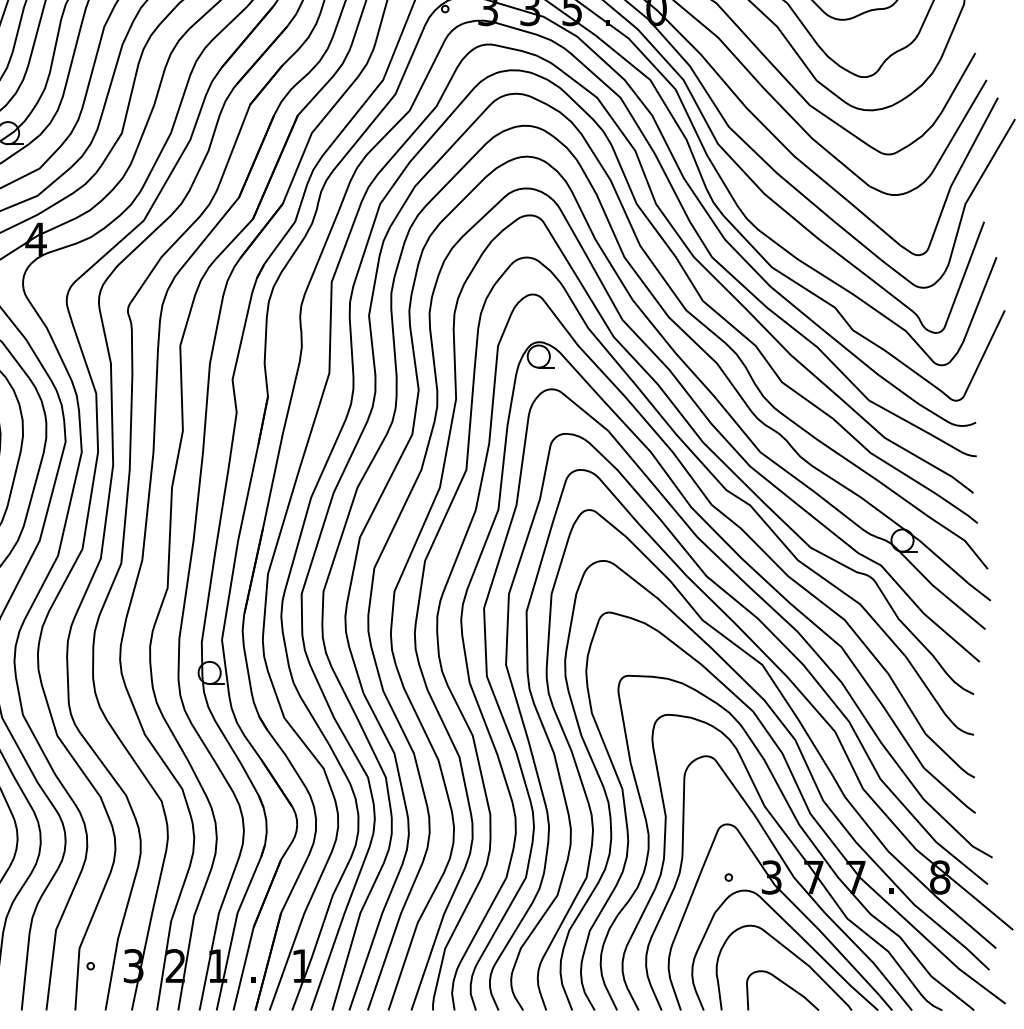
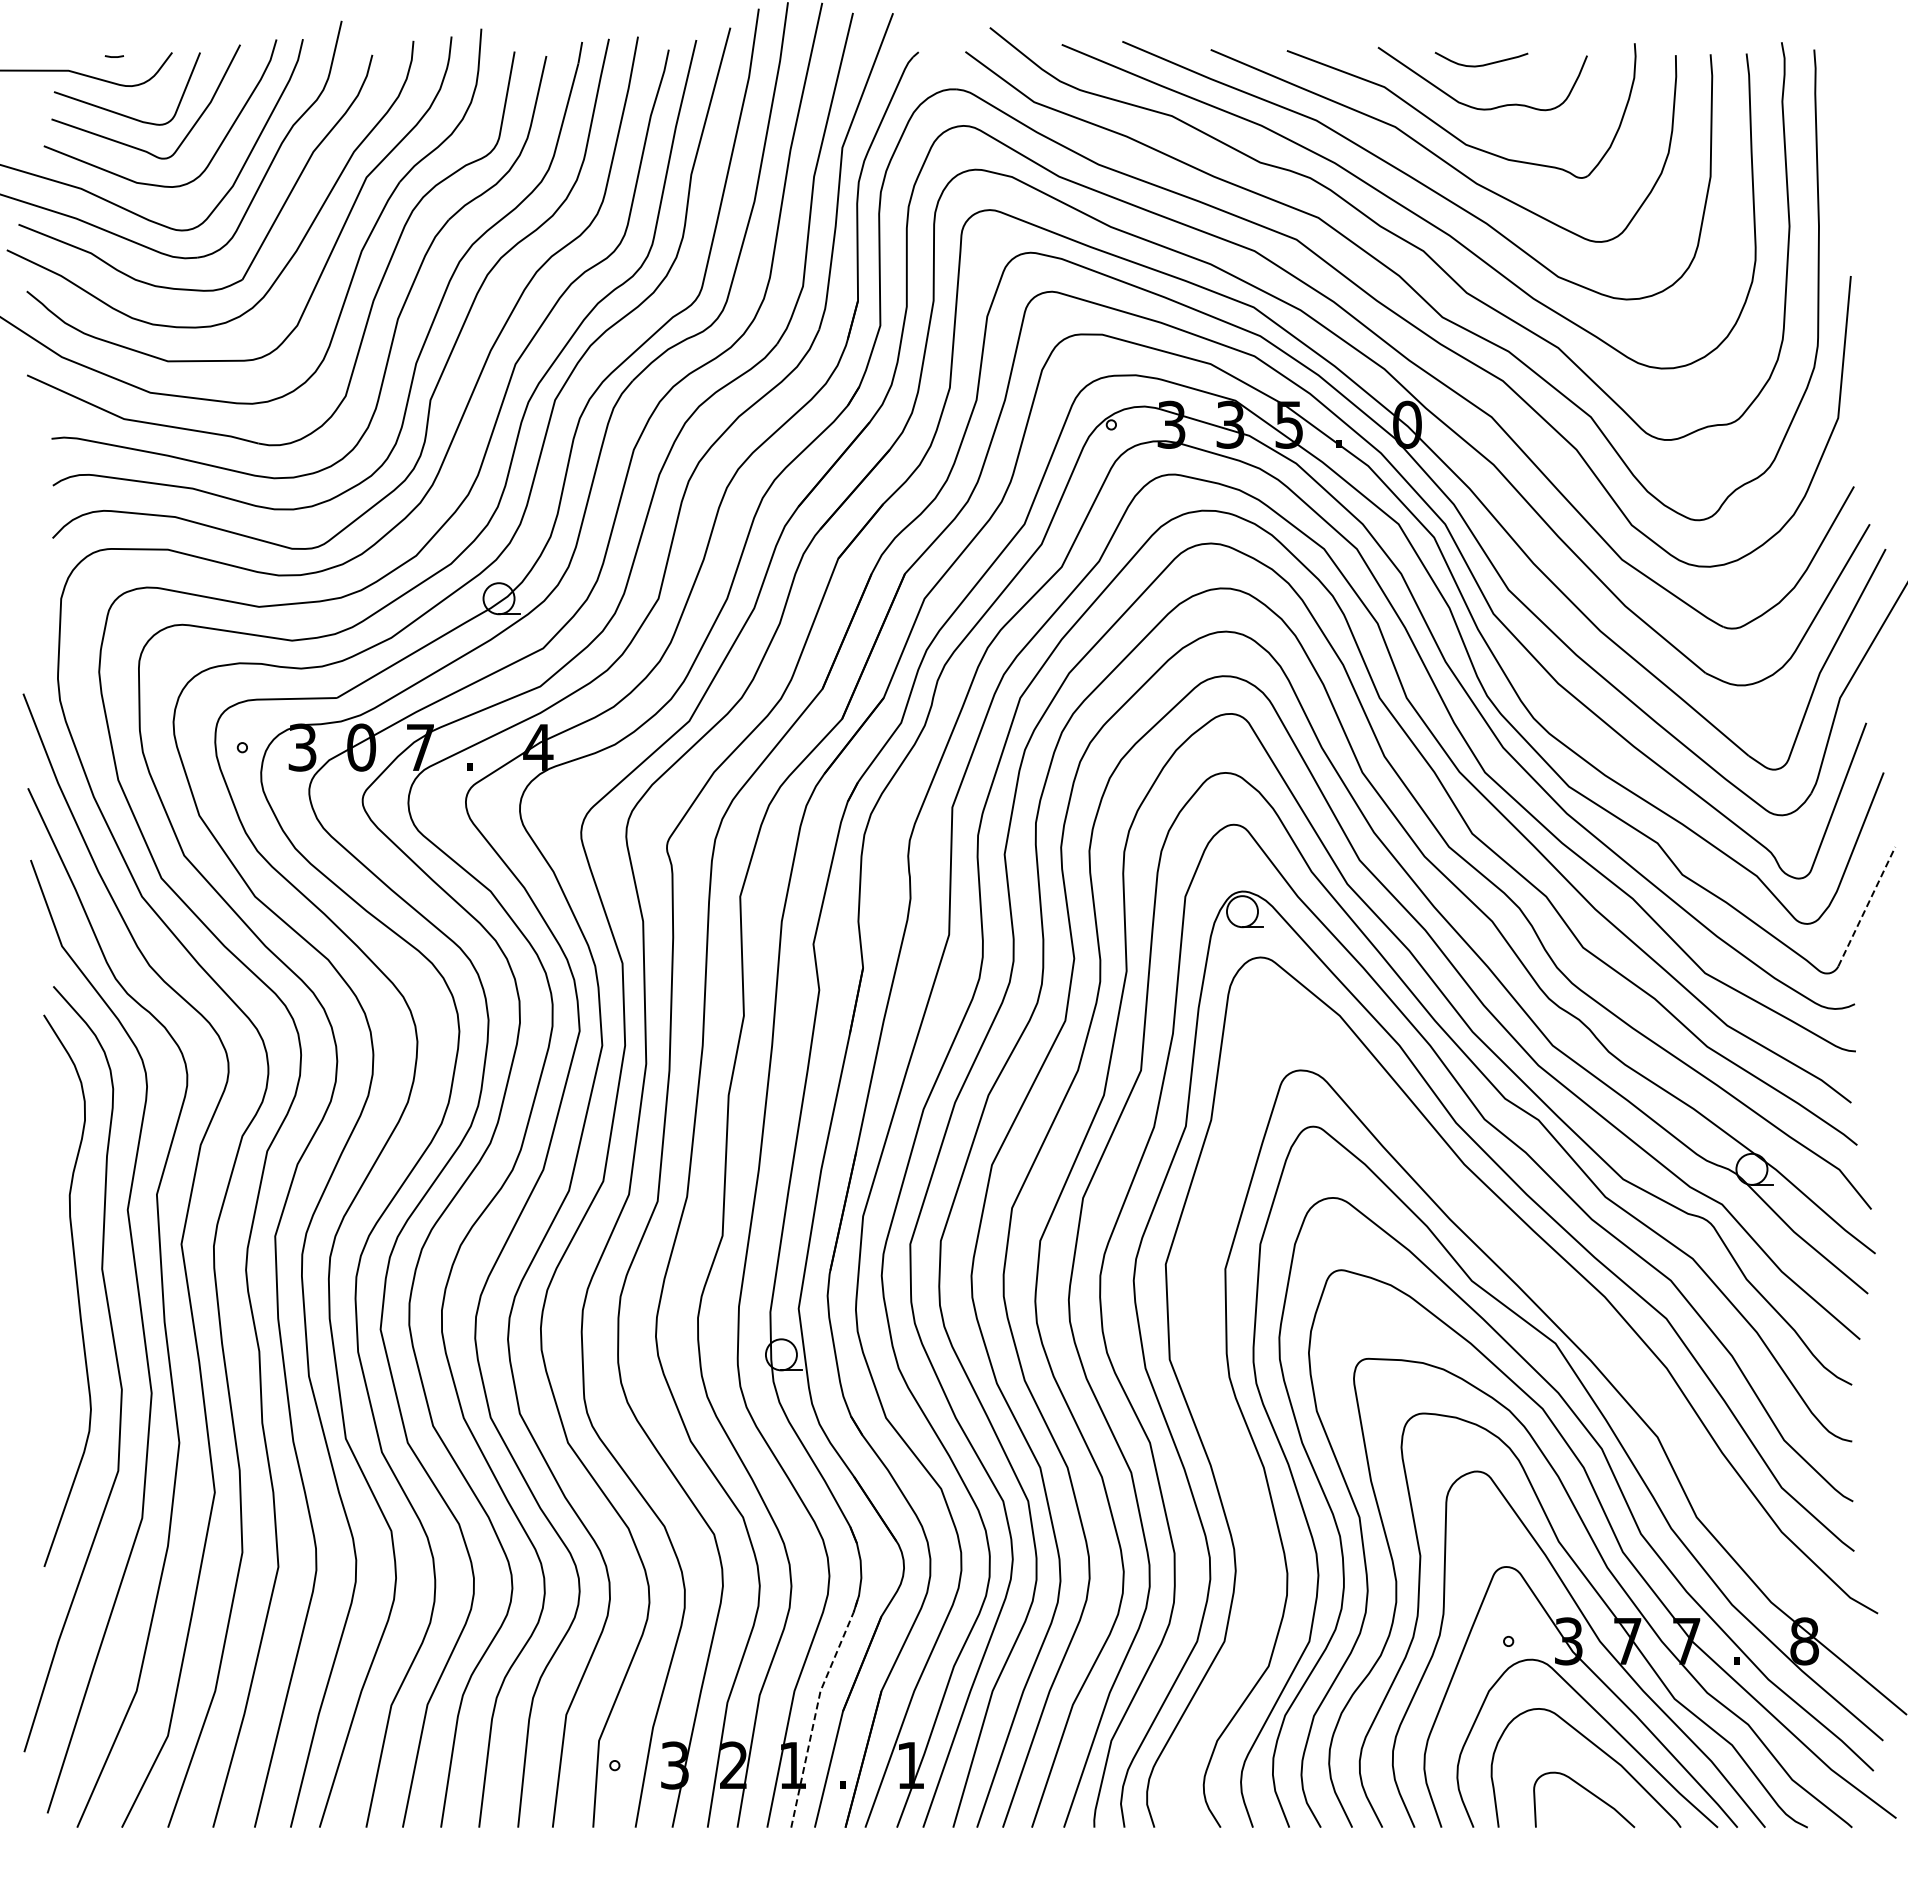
line: (985, 352) -> (1867, 906), solid -> dashed
curve: (805, 668) -> (1615, 1348), removed
line: (234, 924) -> (816, 1707), solid -> dashed

